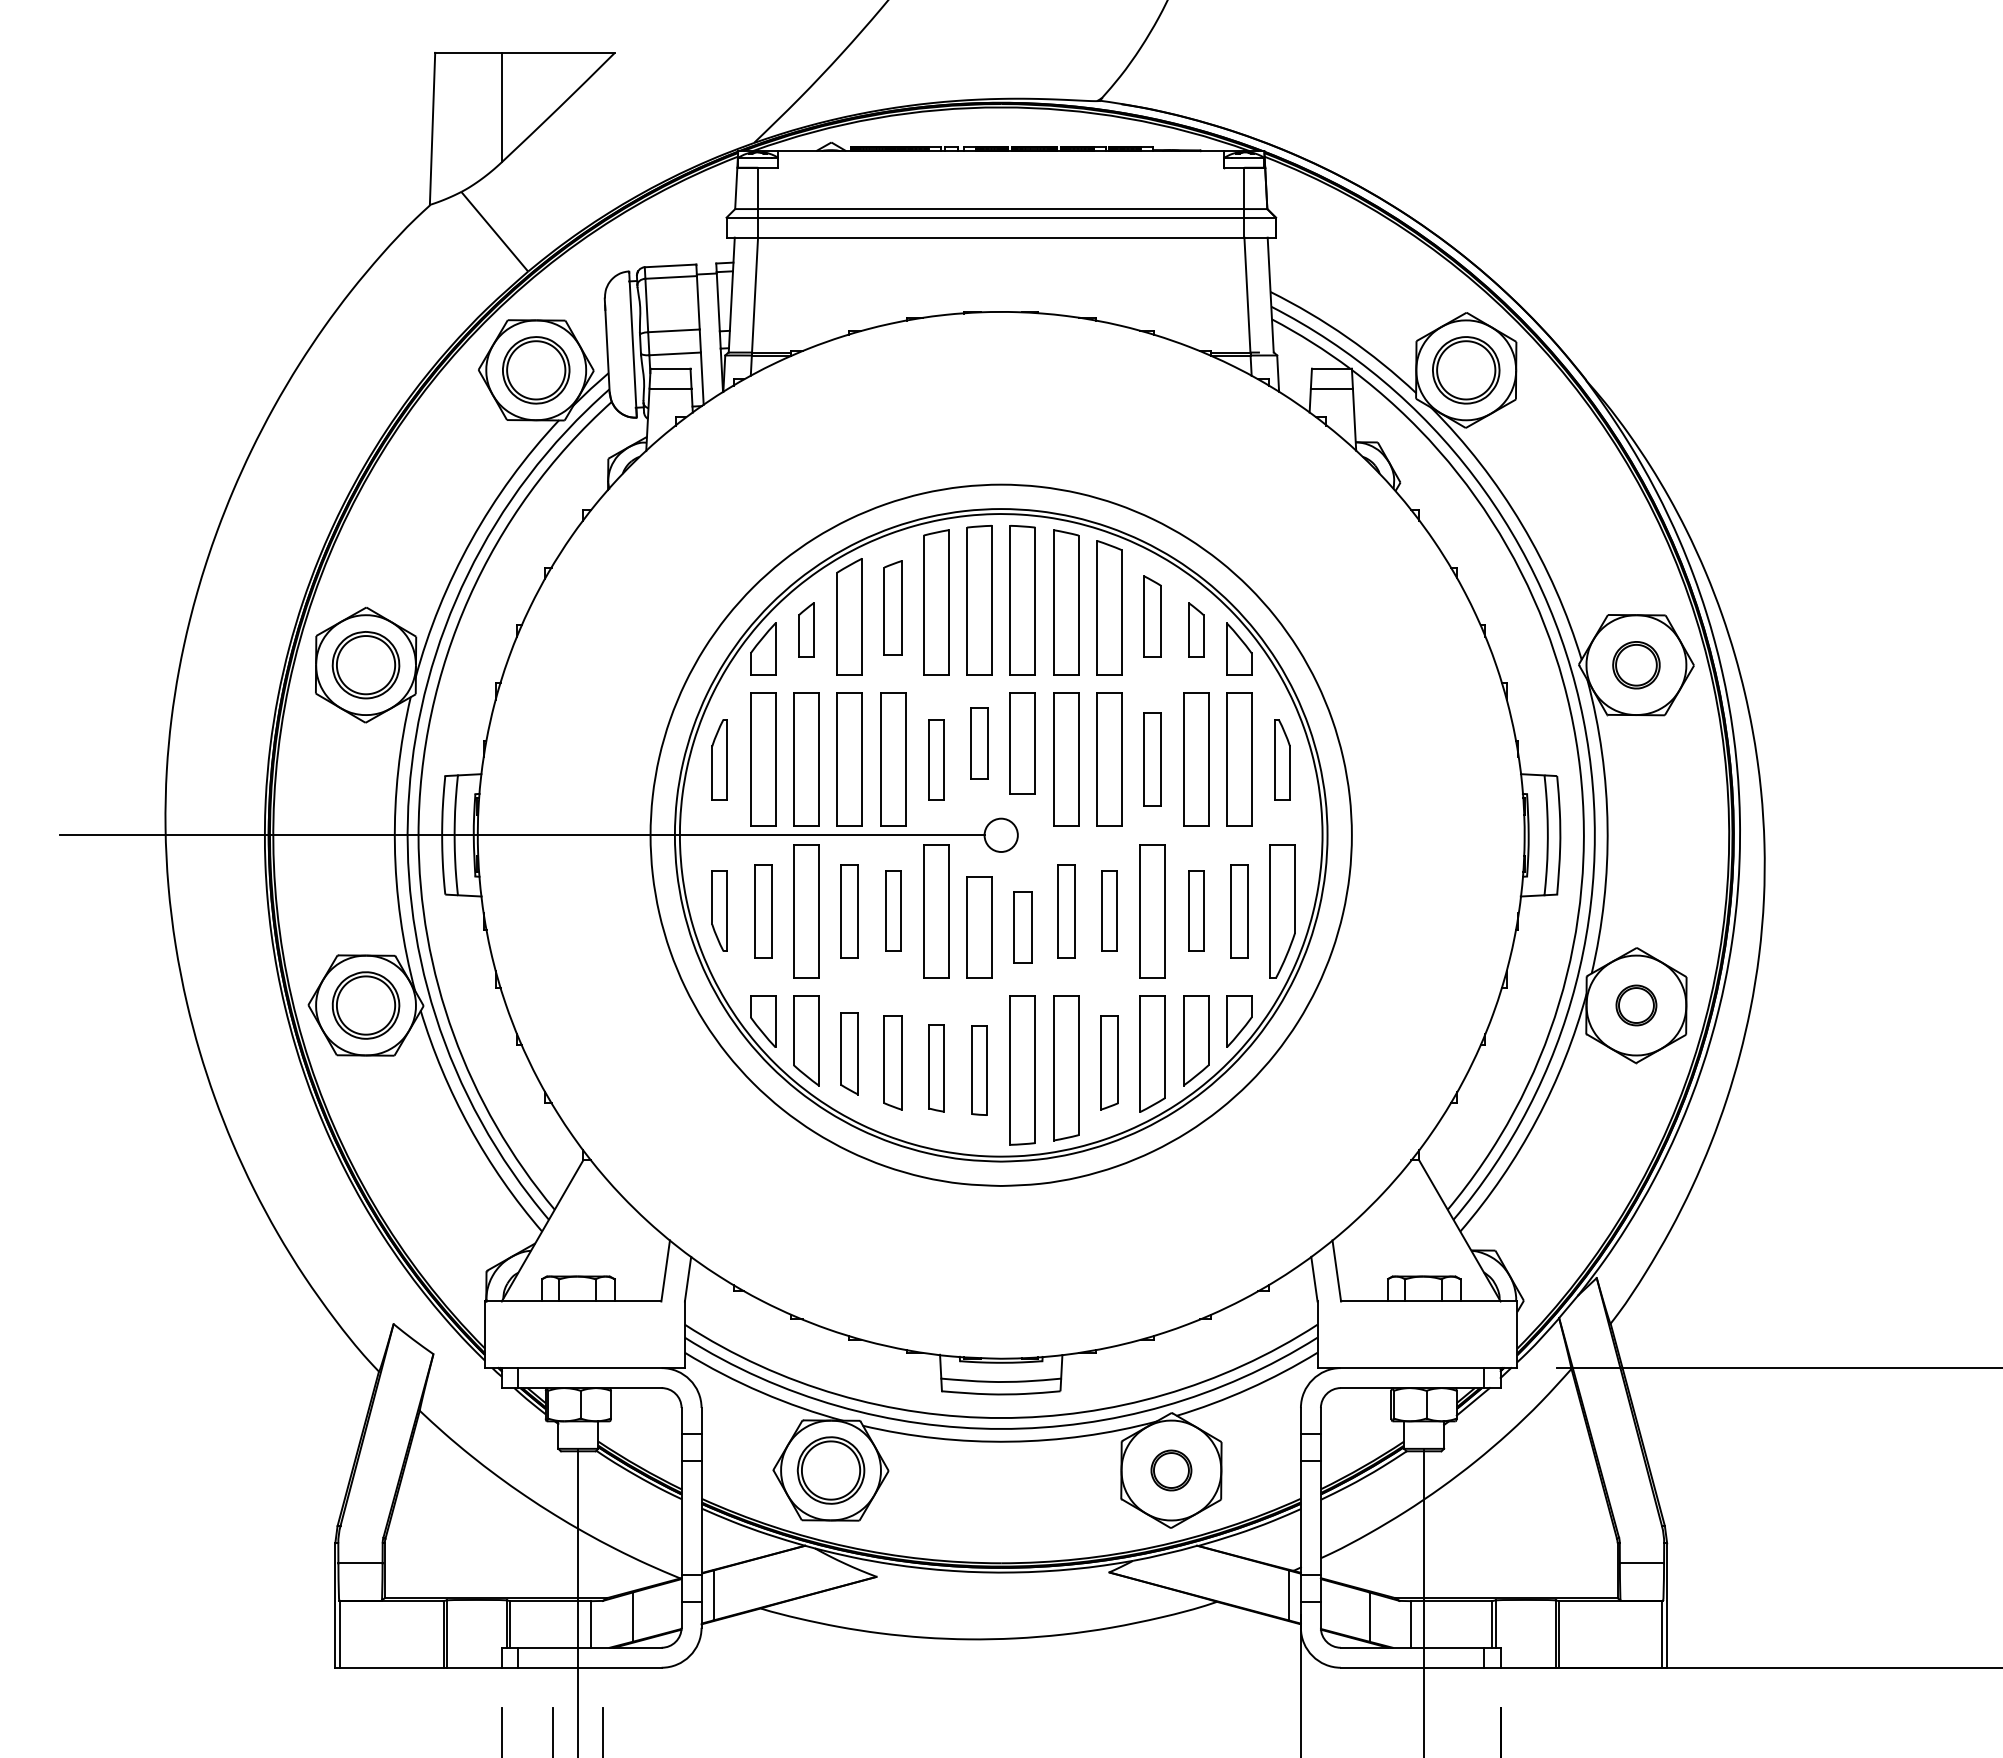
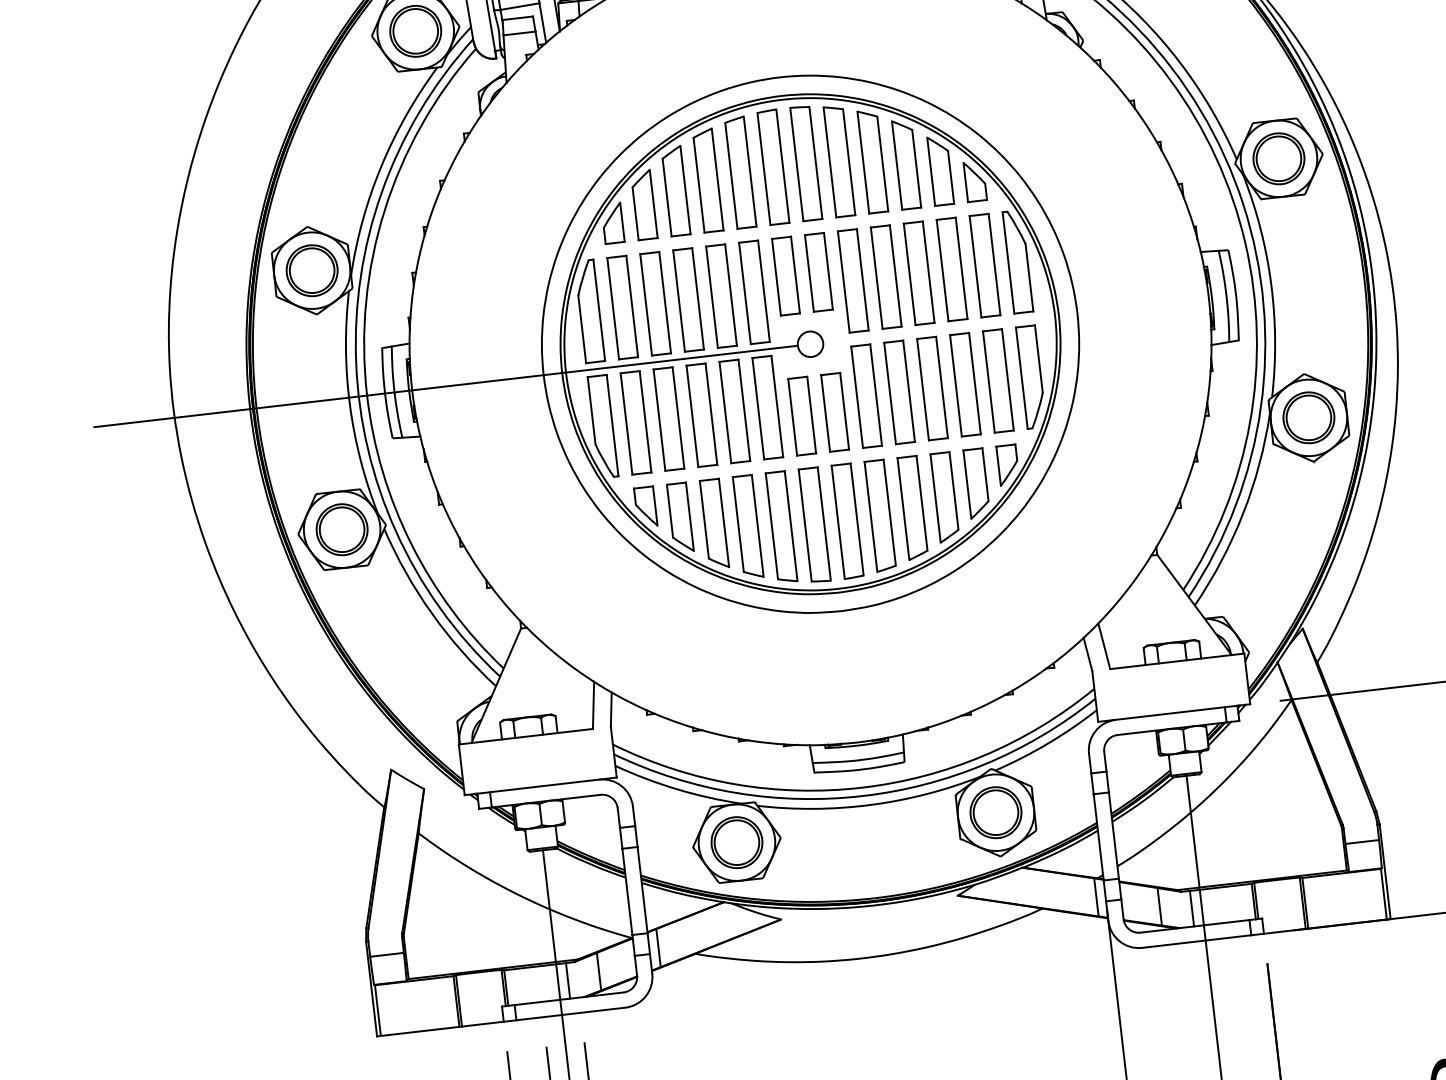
part: (893, 607) -> (708, 180), size x1.43
part: (1152, 616) -> (906, 164), size x1.43
part: (806, 629) -> (644, 204), size x1.67
part: (1196, 629) -> (941, 170), size x1.67
part: (1636, 665) -> (1279, 159), size x1.43
part: (979, 743) -> (785, 276), size x1.43
part: (719, 759) -> (589, 311), size x1.67
part: (936, 759) -> (754, 292), size x1.67
part: (1152, 759) -> (918, 273), size x1.43
part: (1282, 759) -> (1017, 261), size x1.67
part: (719, 911) -> (602, 427), size x1.67
part: (763, 911) -> (636, 423), size x1.43
part: (849, 911) -> (701, 415), size x1.43
part: (893, 911) -> (735, 411), size x1.67
part: (1066, 911) -> (866, 396), size x1.43
part: (1109, 911) -> (899, 392), size x1.67
part: (1196, 911) -> (965, 385), size x1.67
part: (1239, 911) -> (998, 381), size x1.43
part: (1022, 927) -> (834, 412), size x1.43
part: (1636, 1005) -> (1308, 417), size x1.67
part: (849, 1053) -> (714, 523), size x1.43
part: (893, 1062) -> (748, 526), size x1.43
part: (1109, 1062) -> (912, 507), size x1.43
part: (936, 1068) -> (781, 527), size x1.67
part: (979, 1070) -> (814, 525), size x1.67
part: (1171, 1470) -> (996, 812), size x1.67

